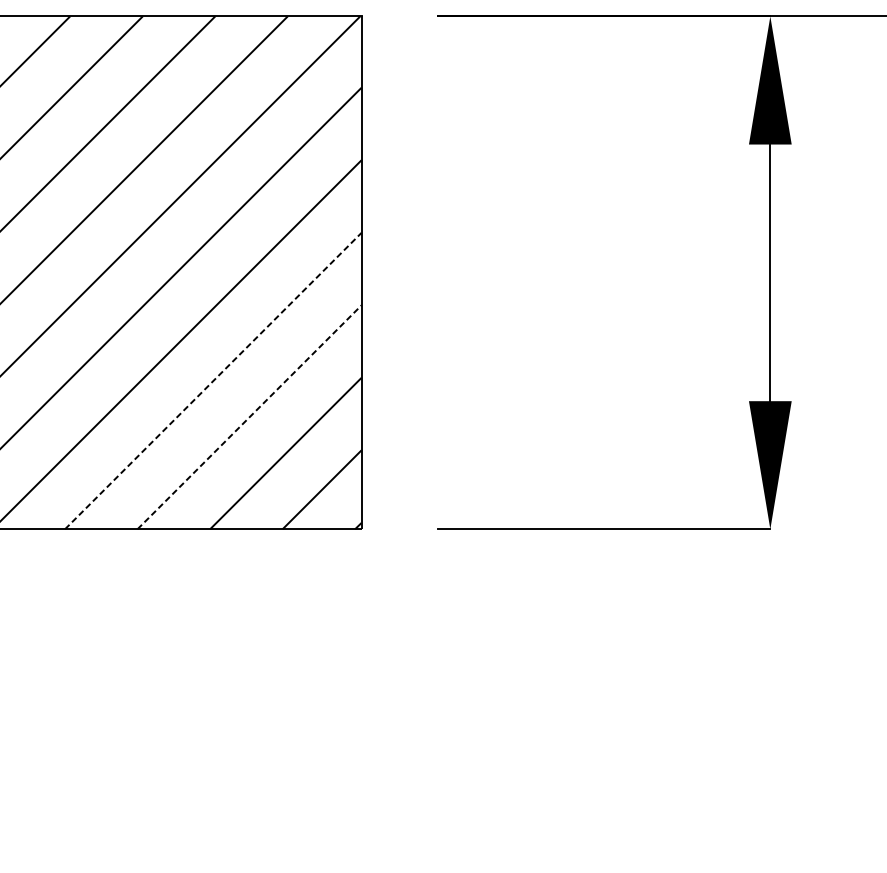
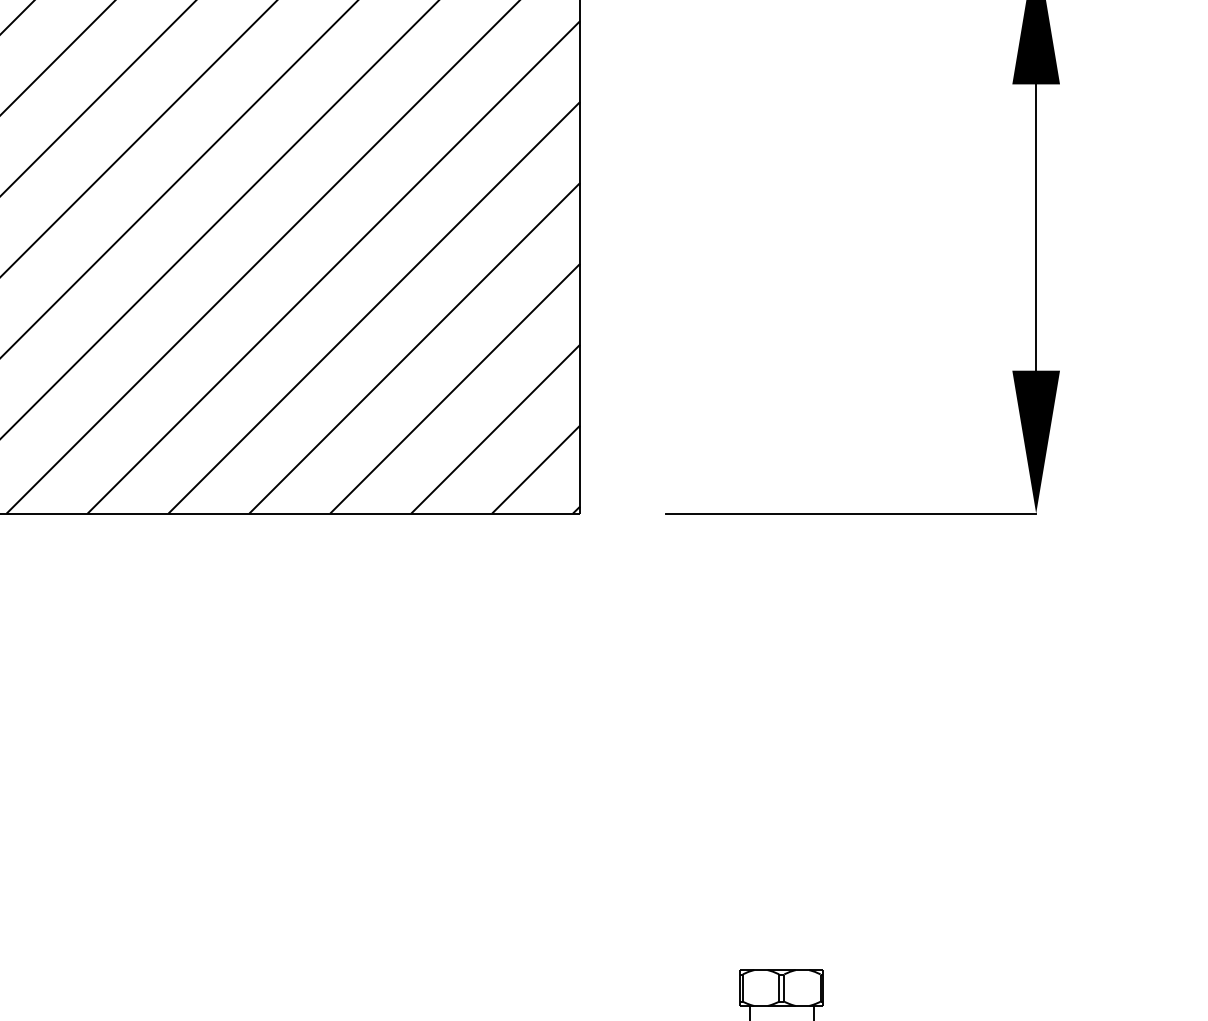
line: (213, 381) -> (414, 348), dashed -> solid
line: (249, 417) -> (455, 388), dashed -> solid

